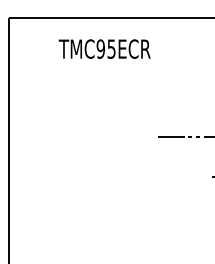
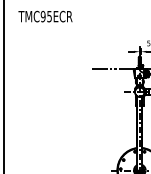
text: (104, 48) -> (45, 16), moved

